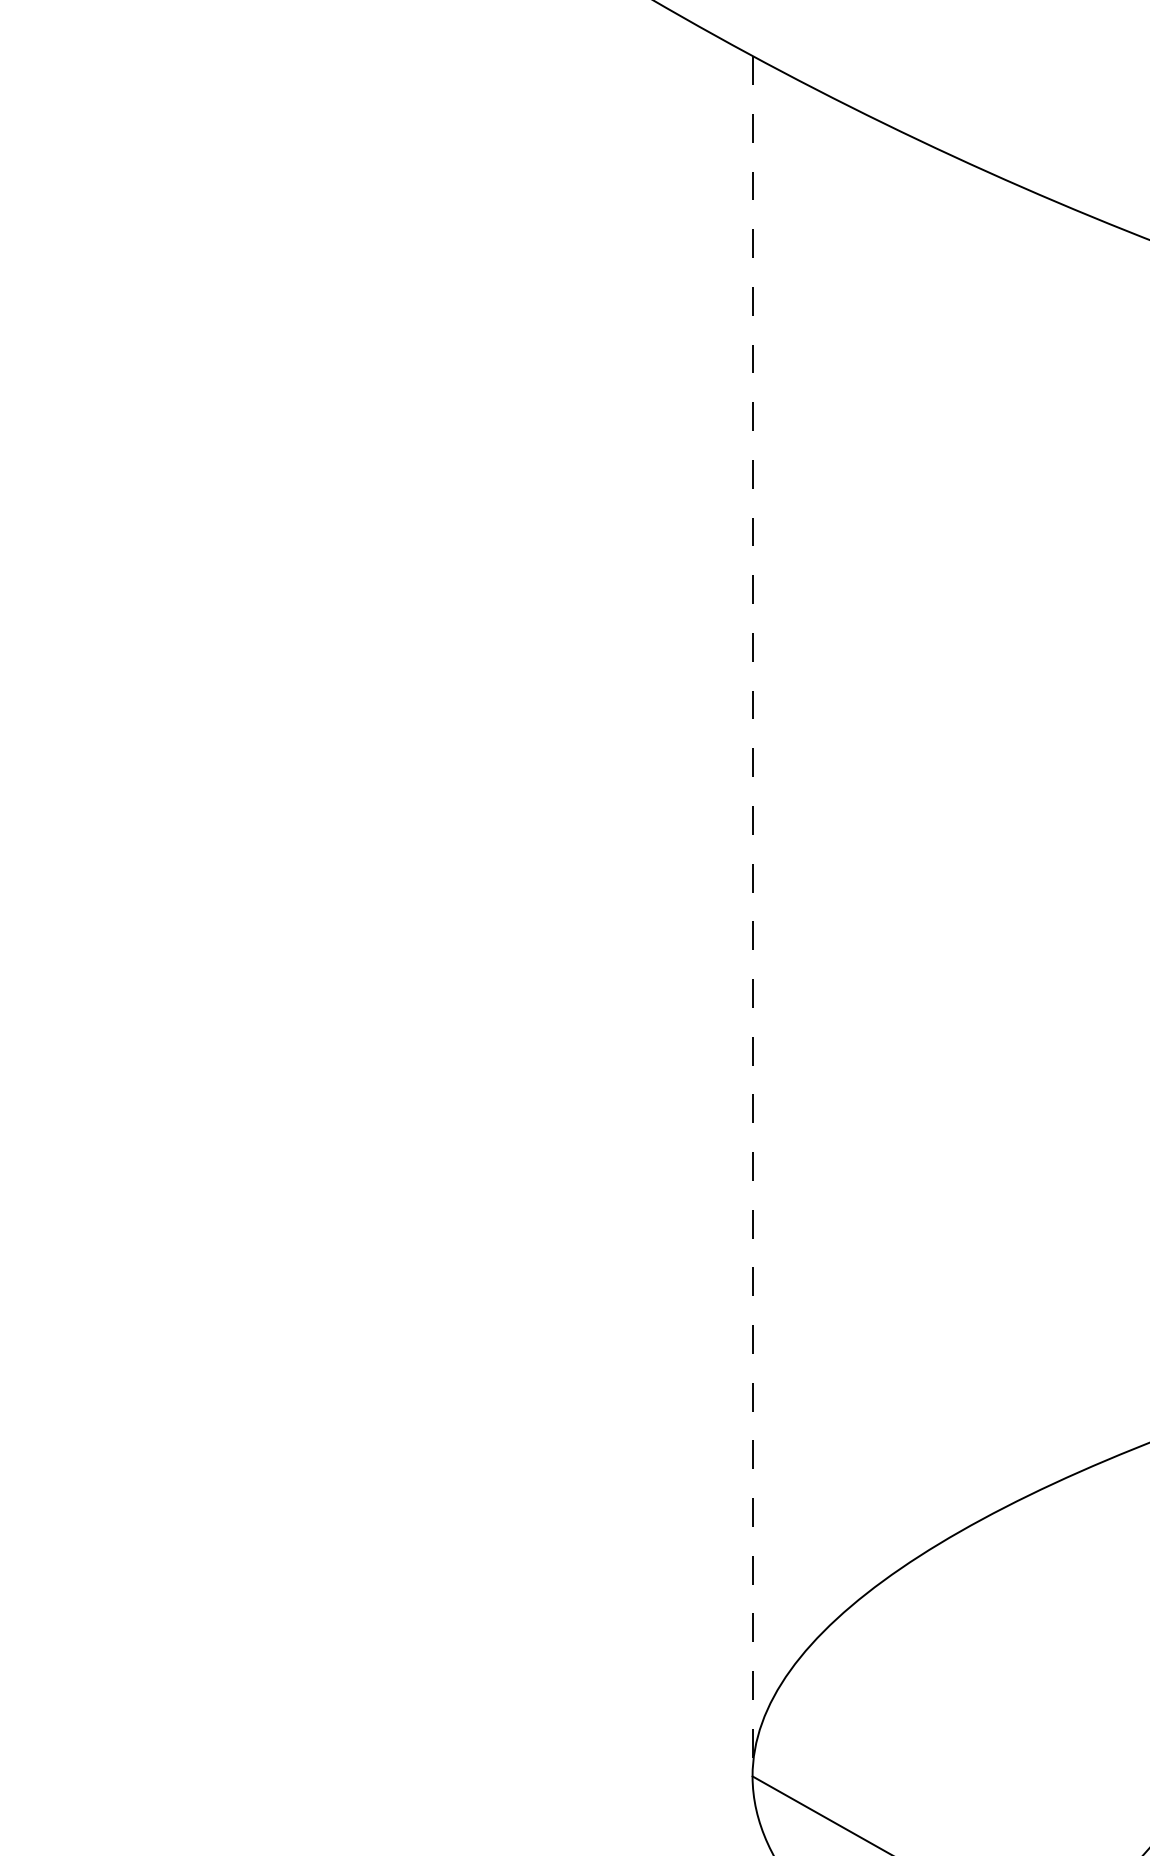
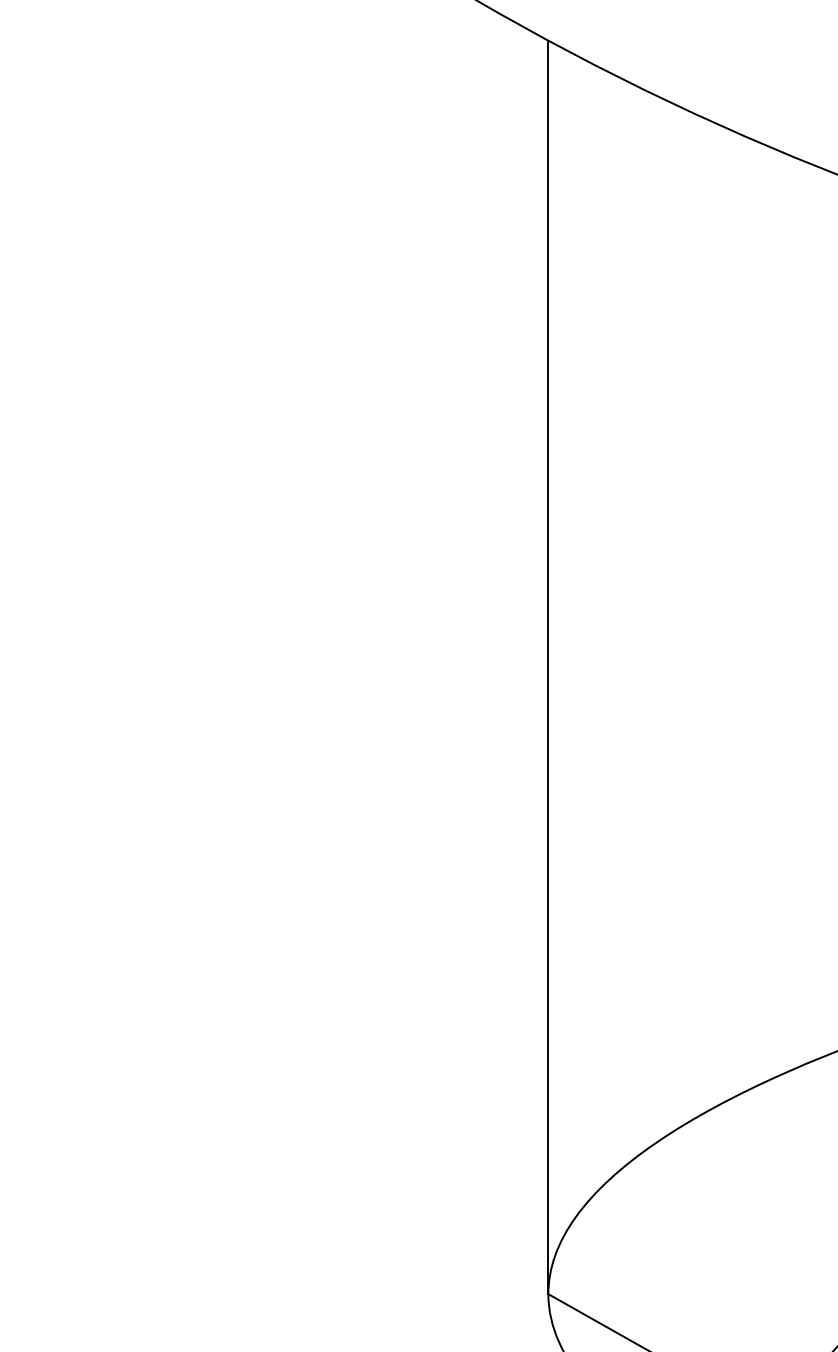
line: (752, 916) -> (548, 667), dashed -> solid

